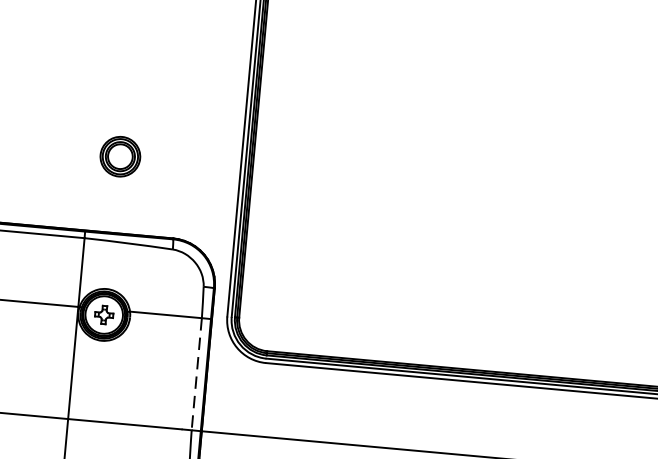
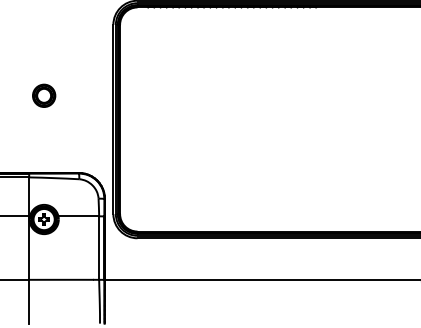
part: (121, 156) -> (44, 95), moved
line: (197, 375) -> (99, 248), dashed -> solid

